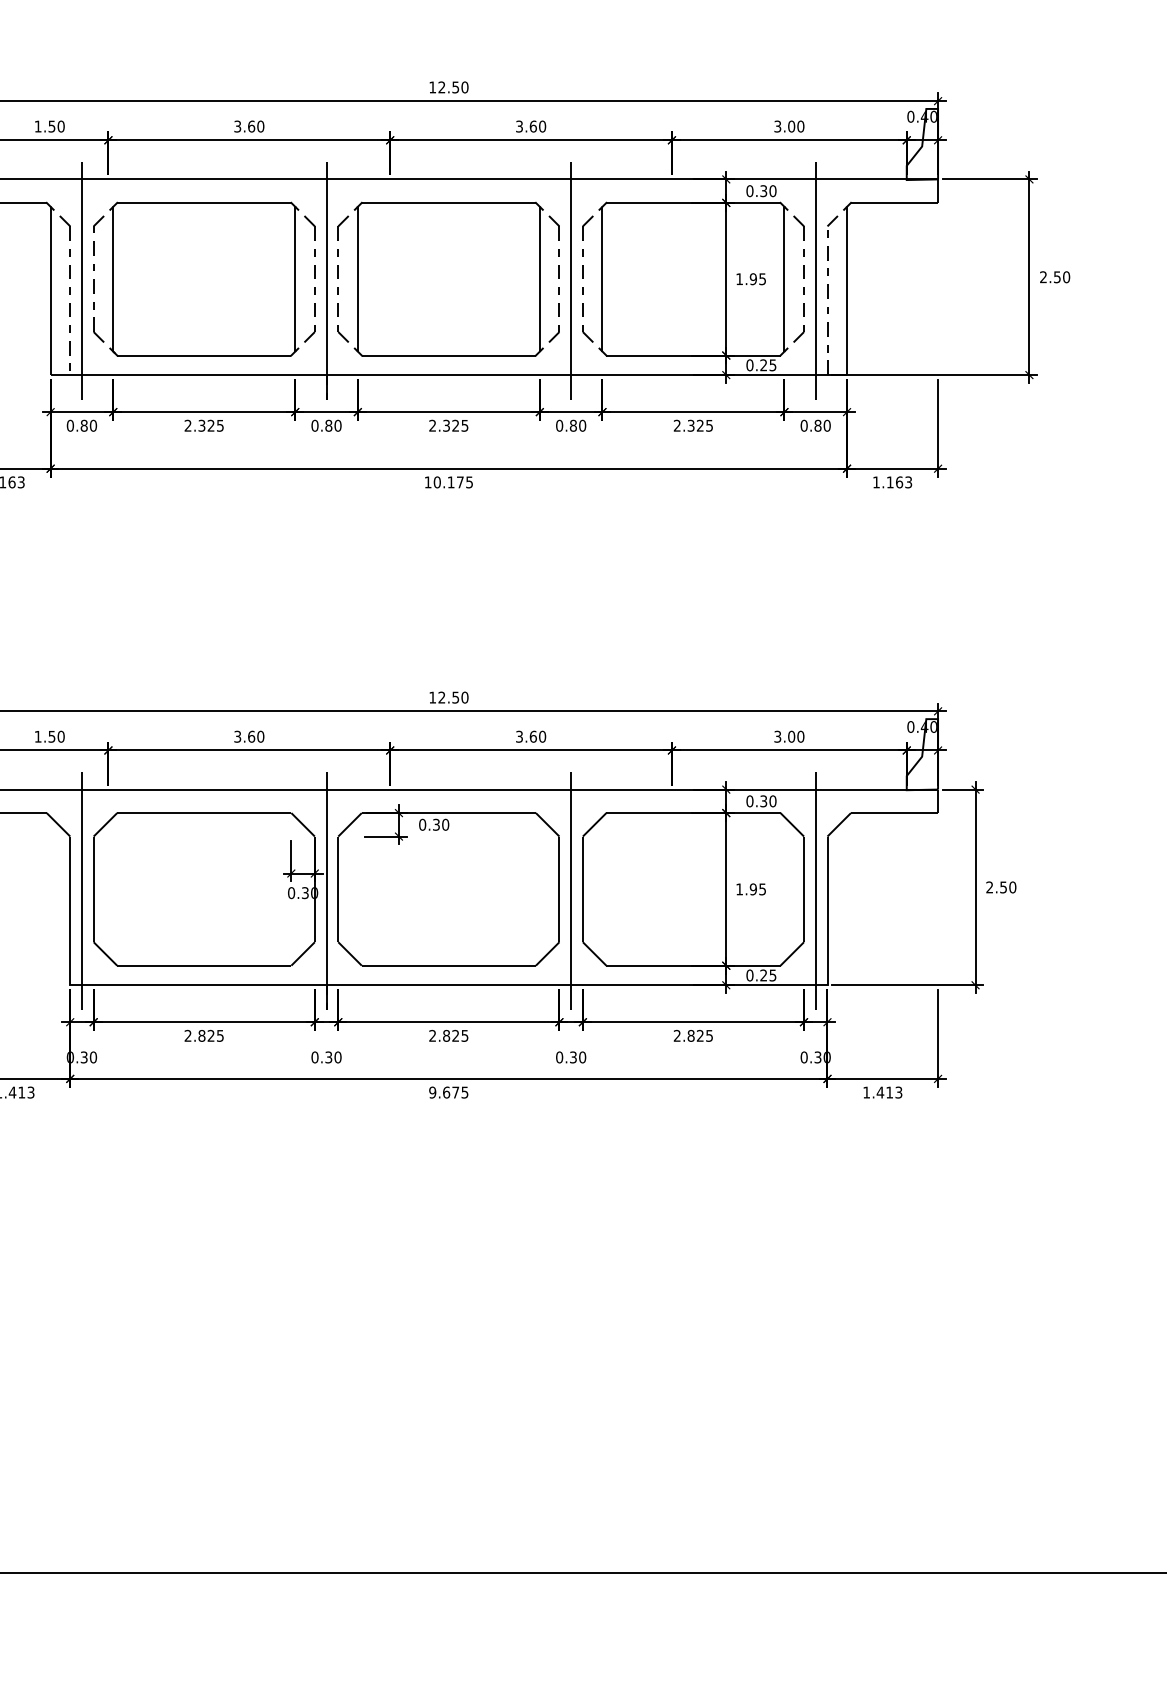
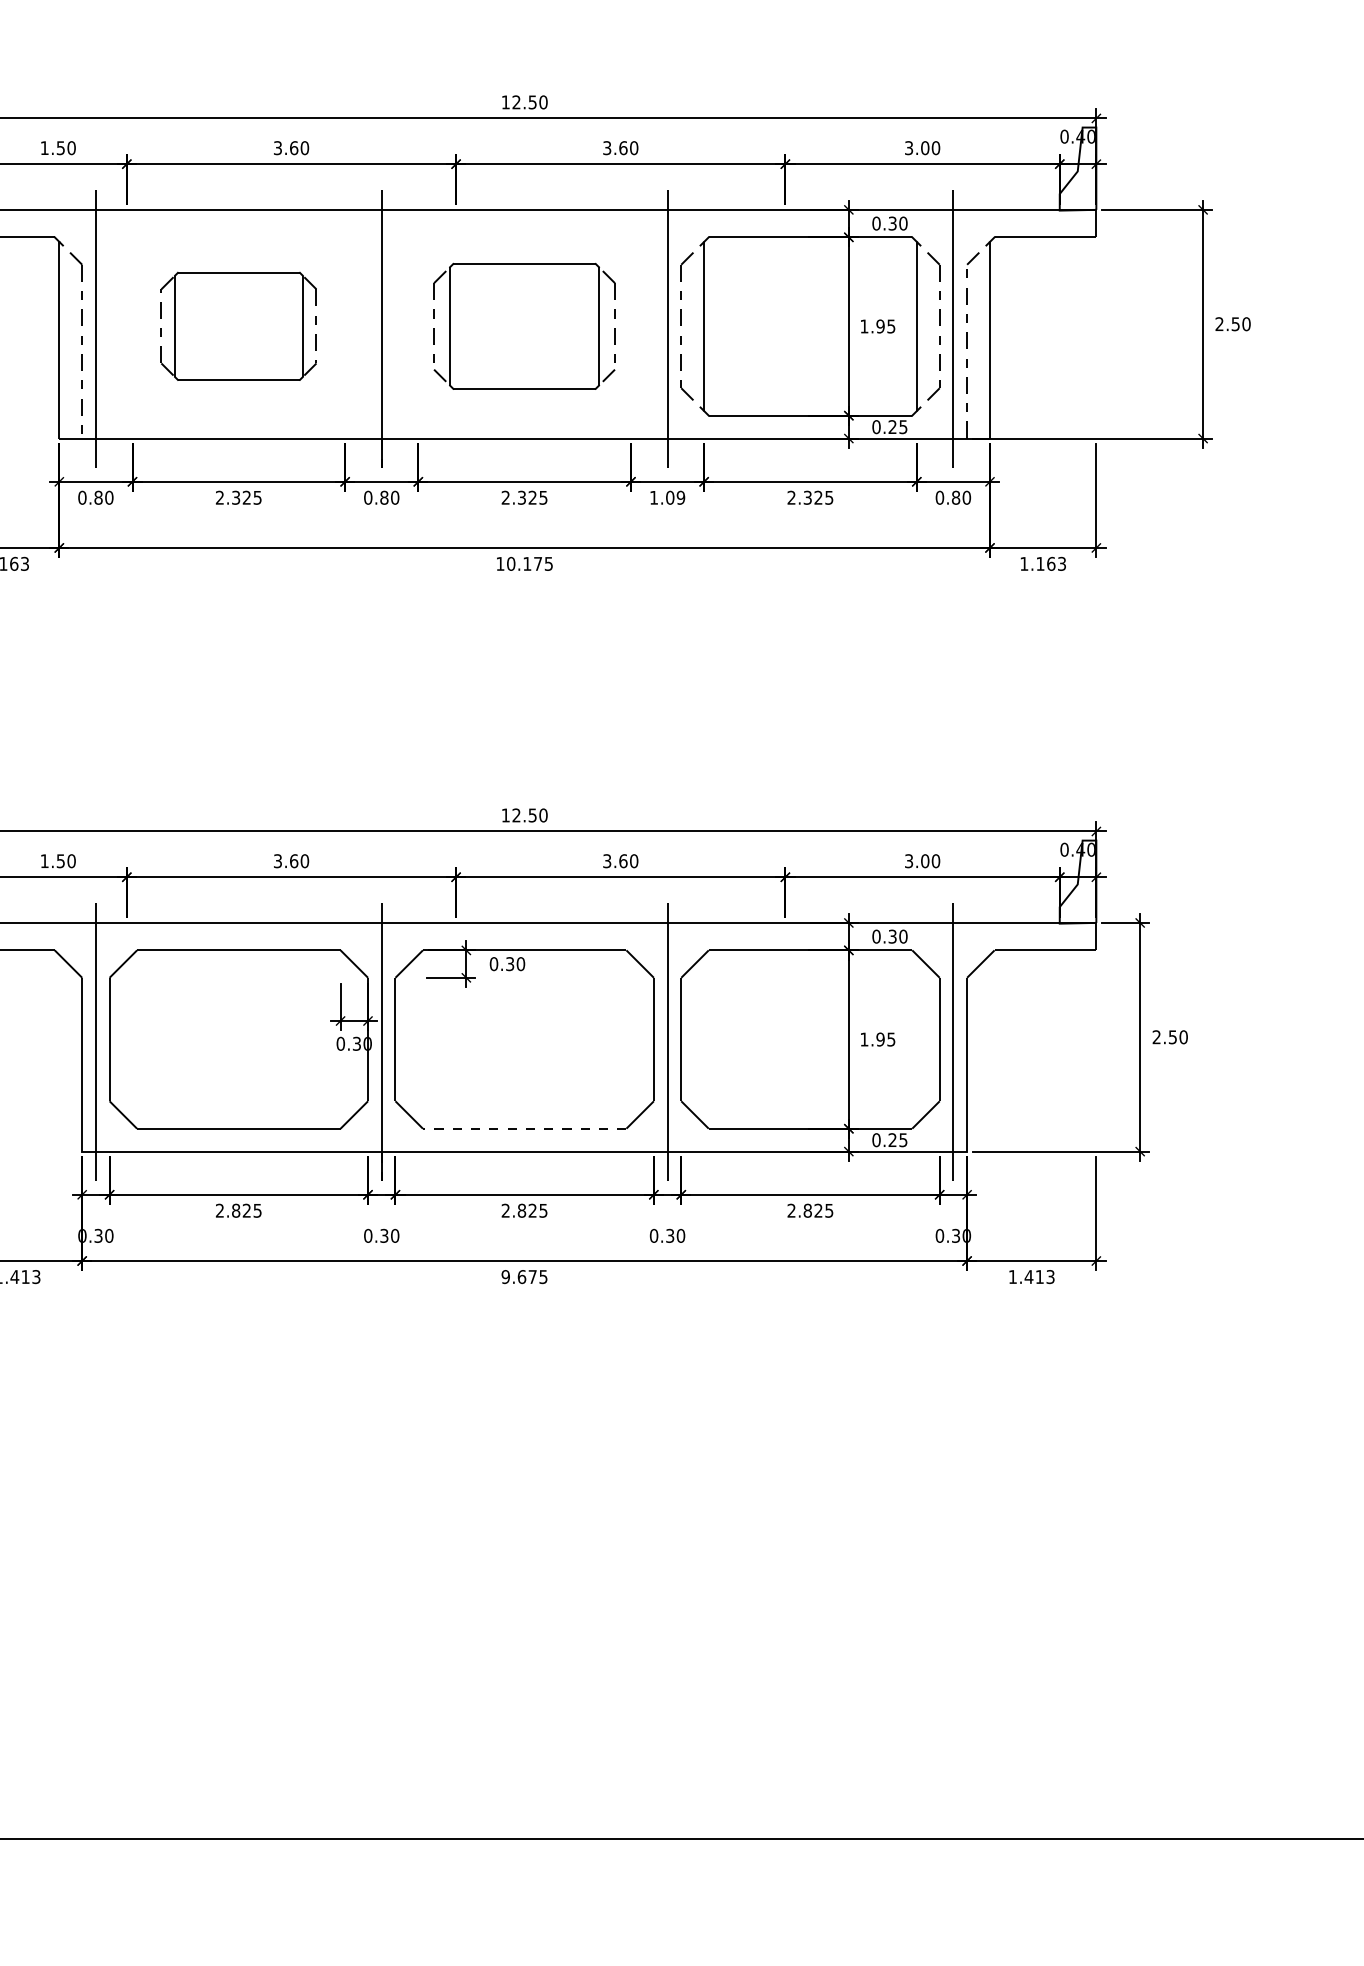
part: (204, 278) -> (239, 325), size x0.6
part: (448, 278) -> (524, 325), size x0.7
text: (571, 425) -> (667, 497), 0.80 -> 1.09
line: (448, 965) -> (524, 1128), solid -> dashed

